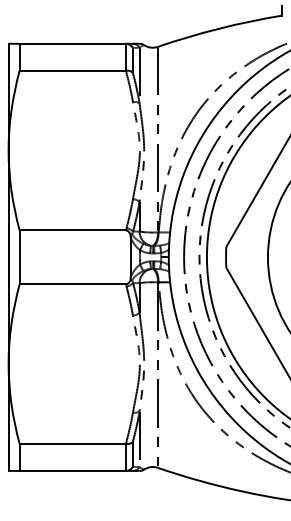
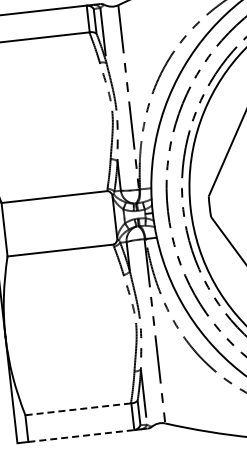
line: (72, 444) -> (77, 409), solid -> dashed
line: (73, 470) -> (81, 435), solid -> dashed

